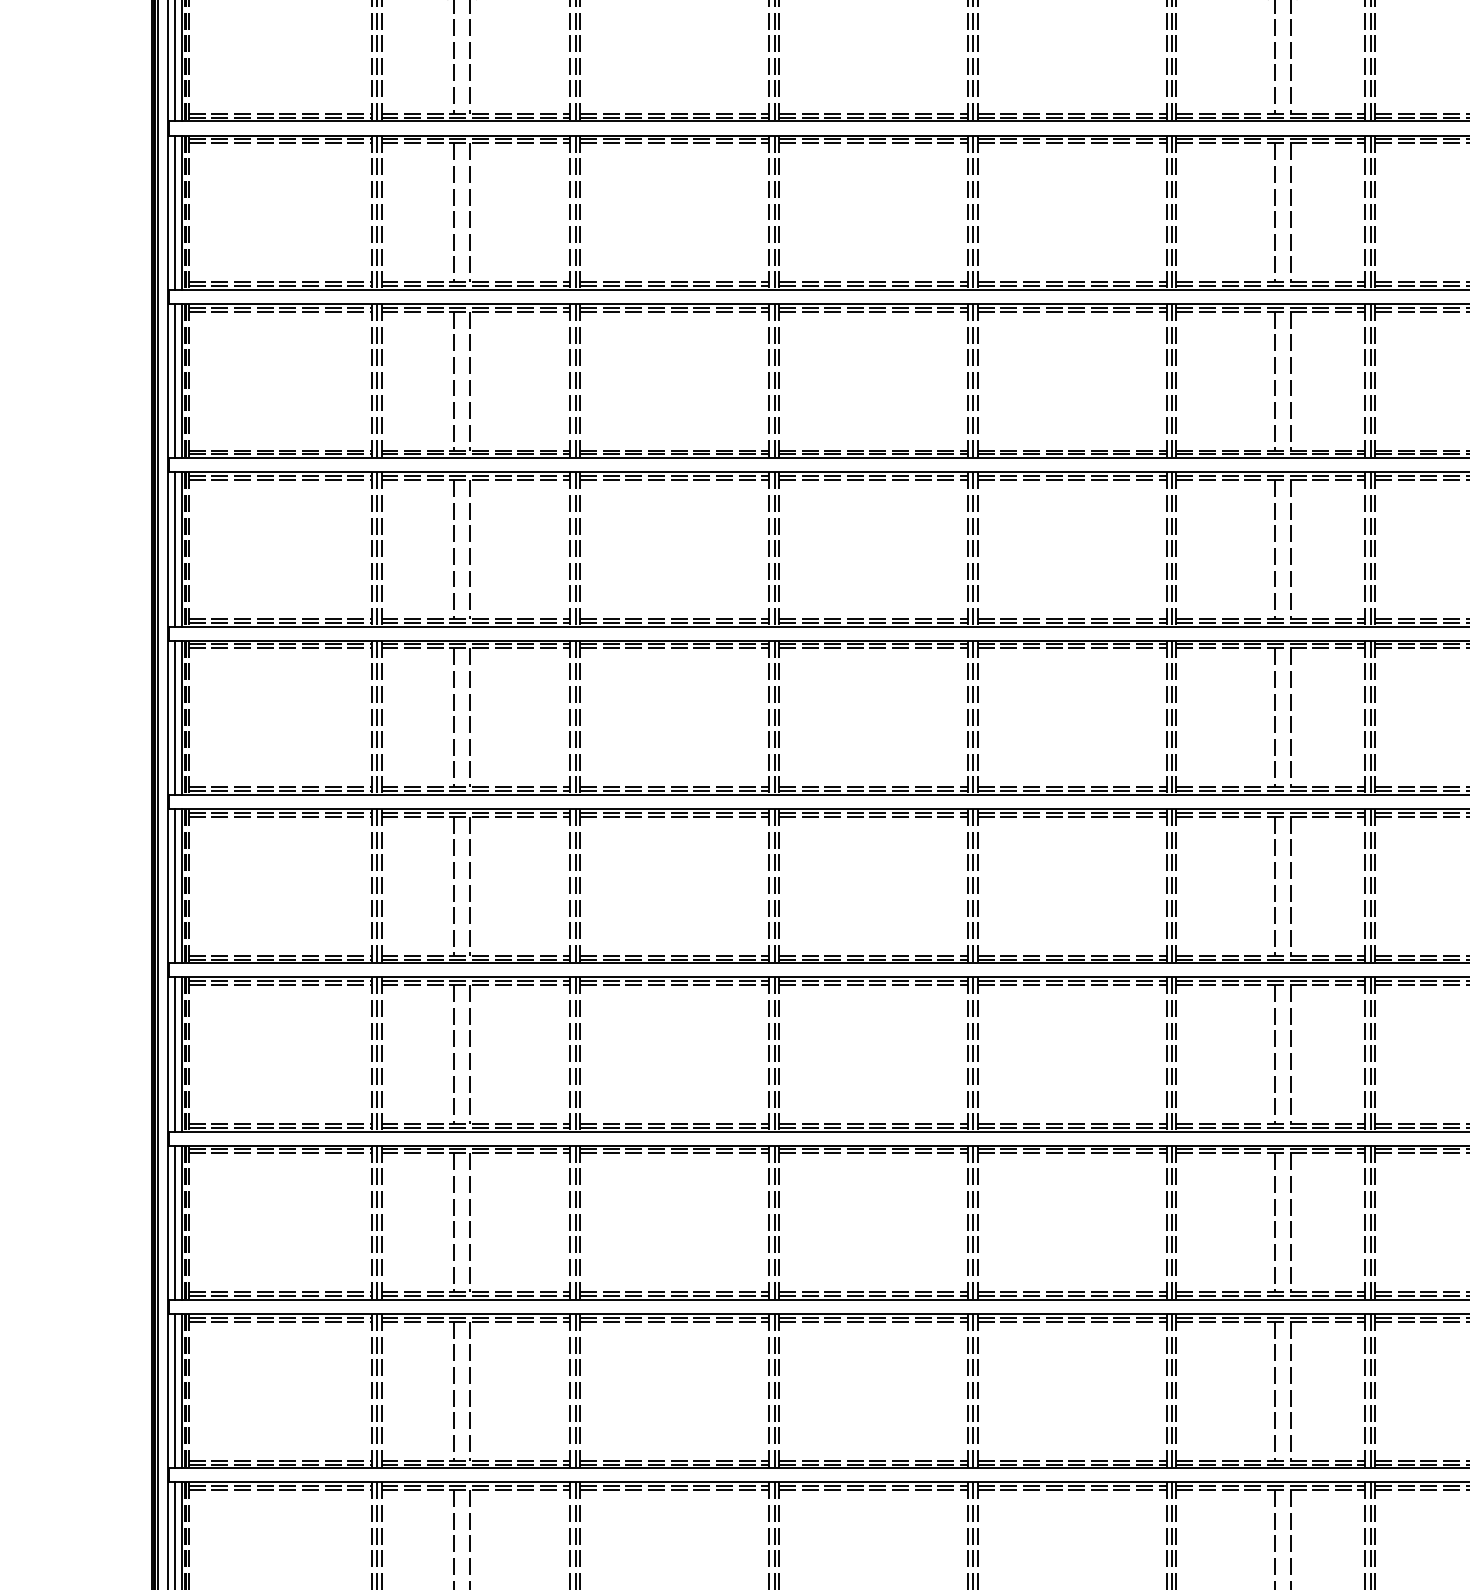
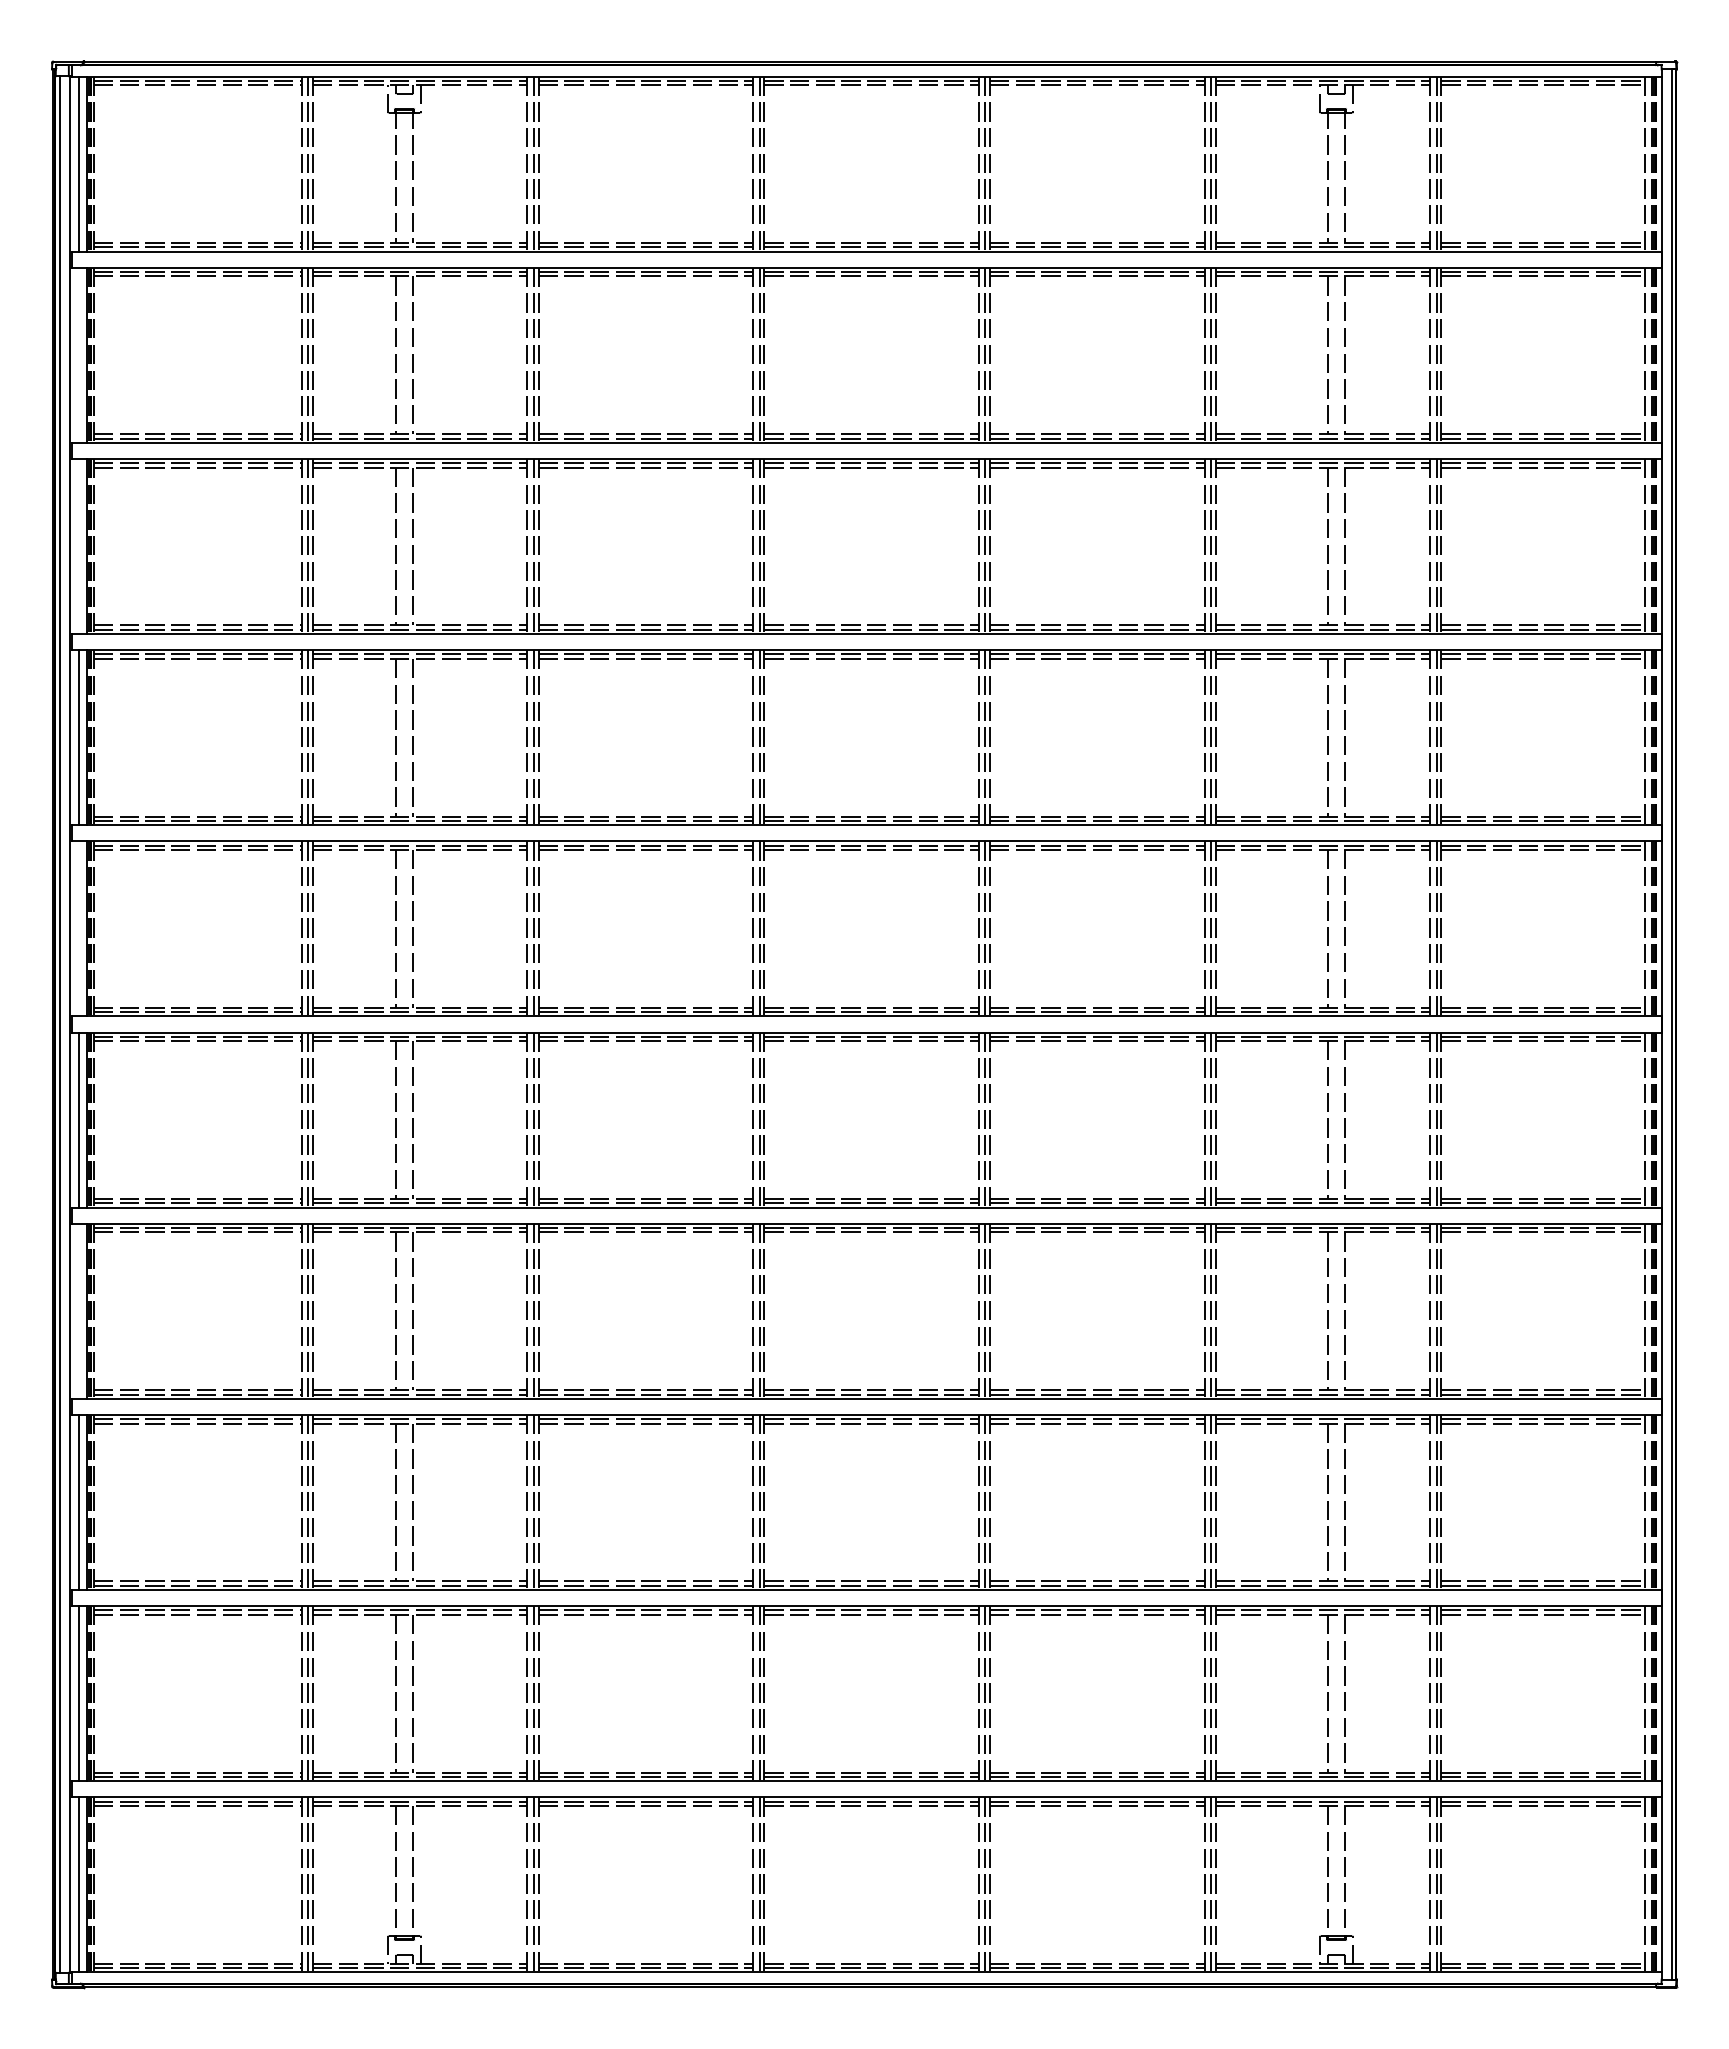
line: (175, 212) -> (78, 354), removed
line: (175, 381) -> (78, 546), removed
line: (175, 717) -> (78, 928), removed
line: (175, 1053) -> (78, 1310), removed

